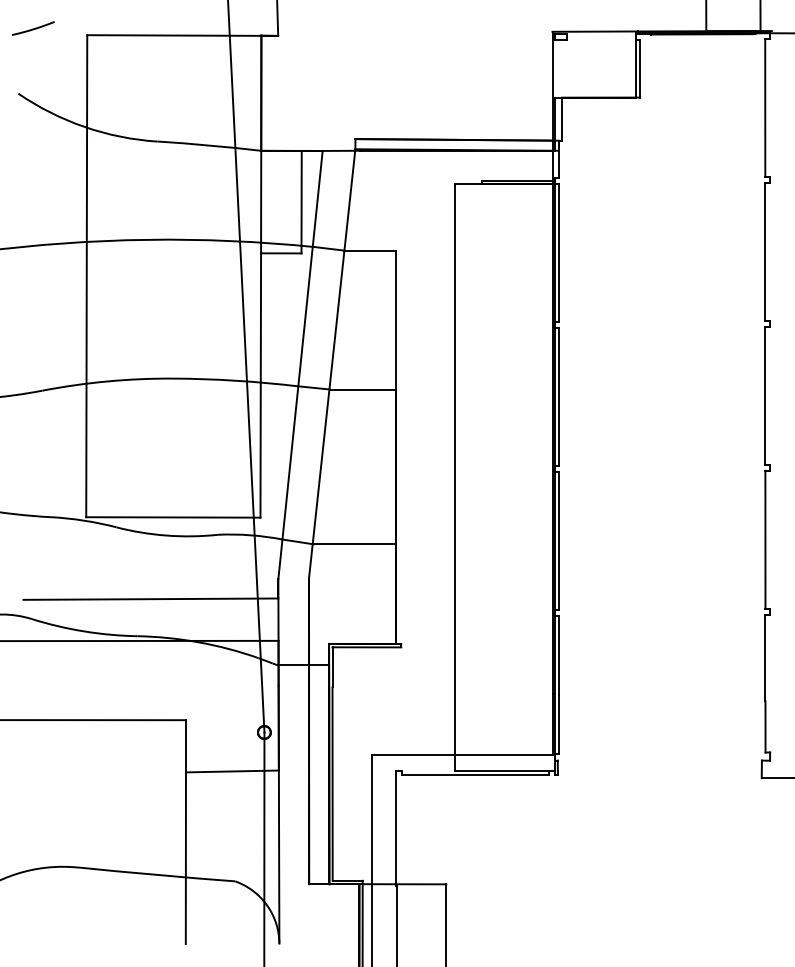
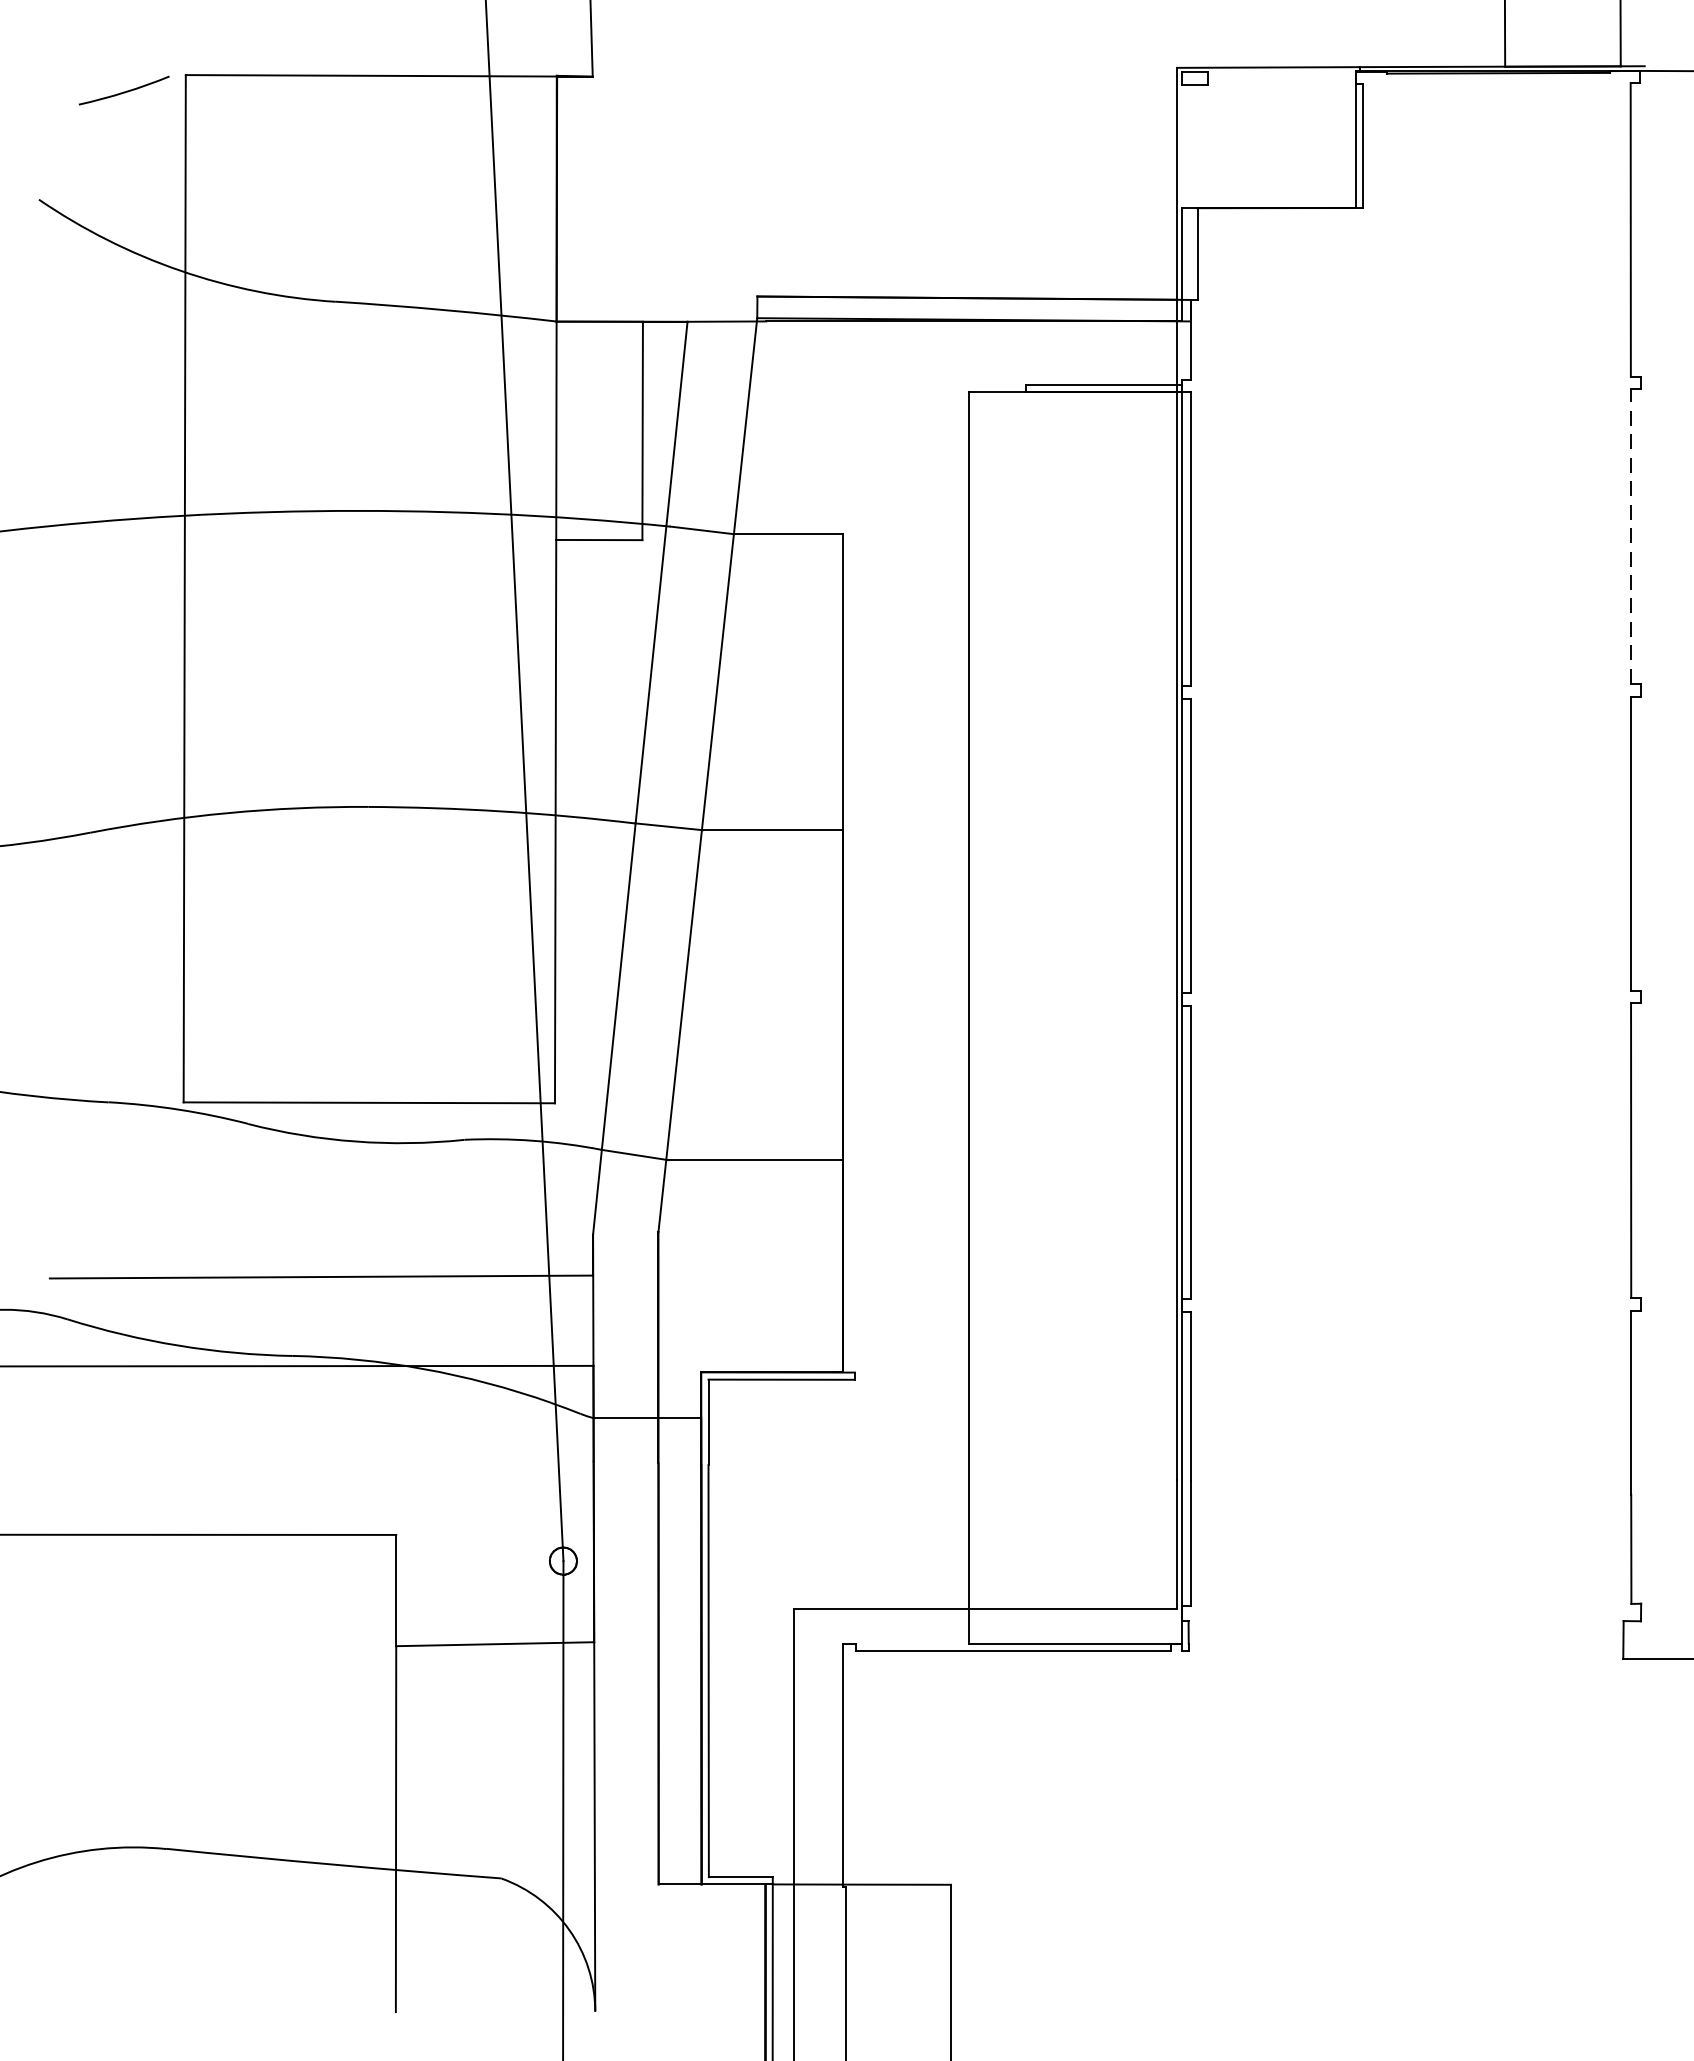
line: (33, 28) -> (124, 90), moved
line: (765, 251) -> (1631, 536), solid -> dashed

